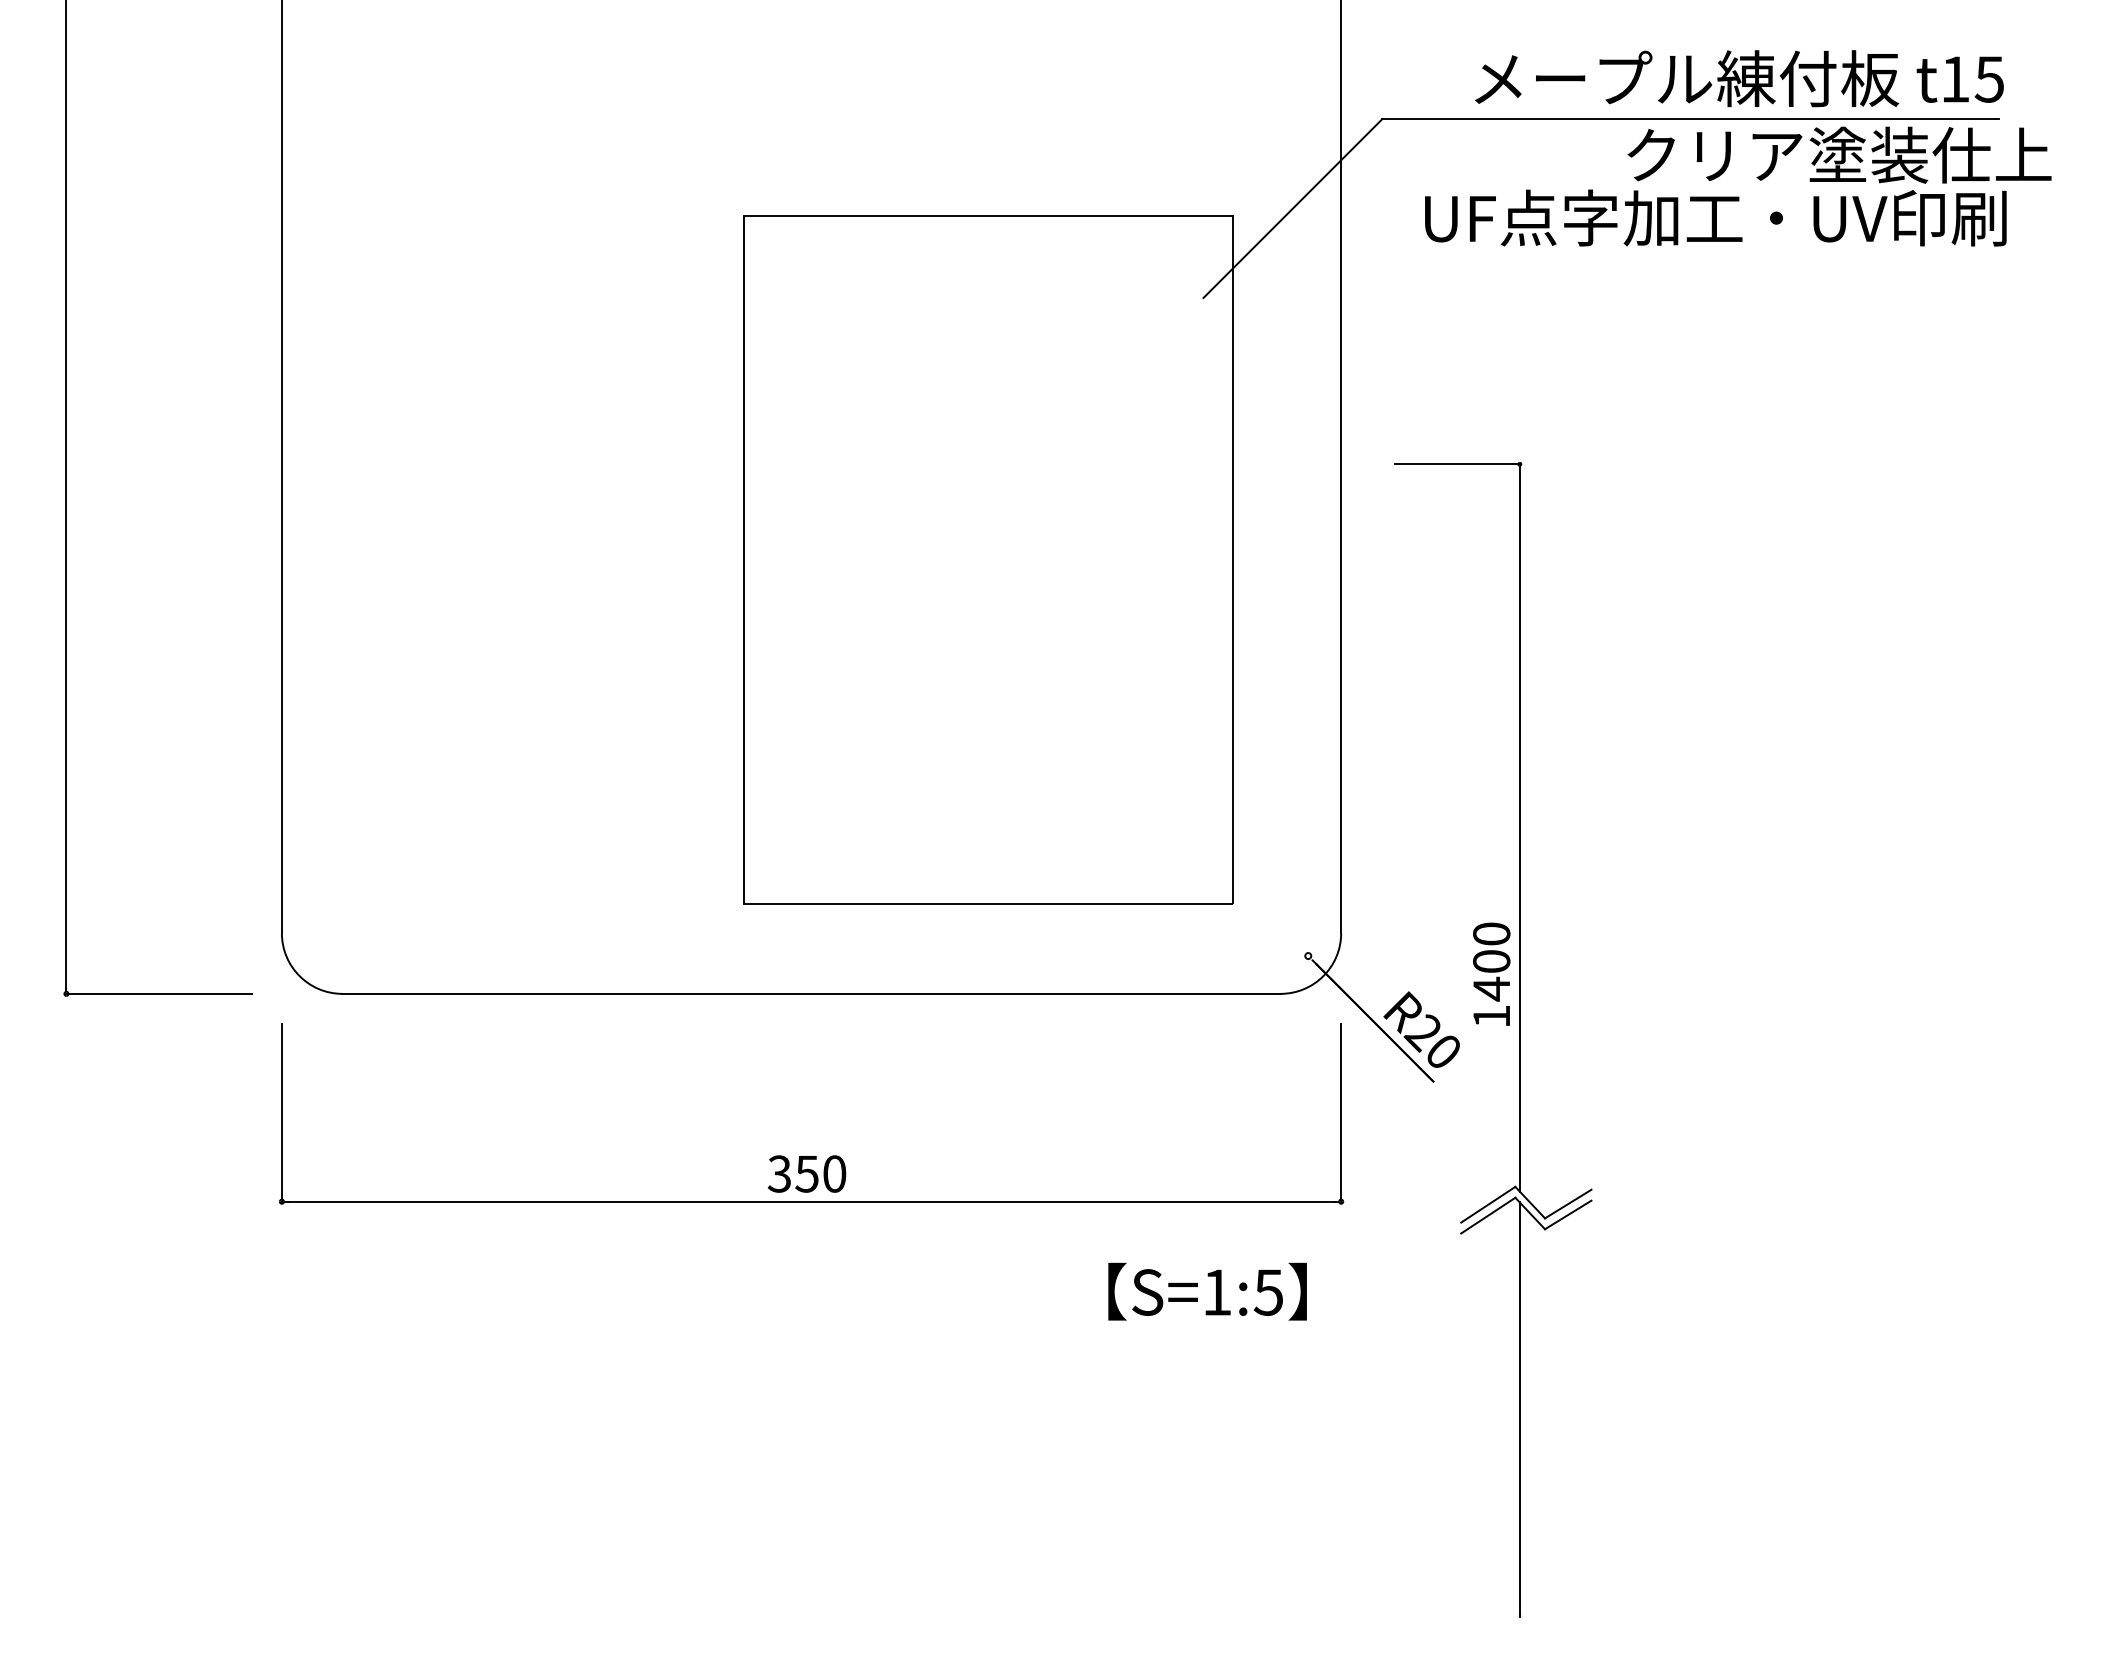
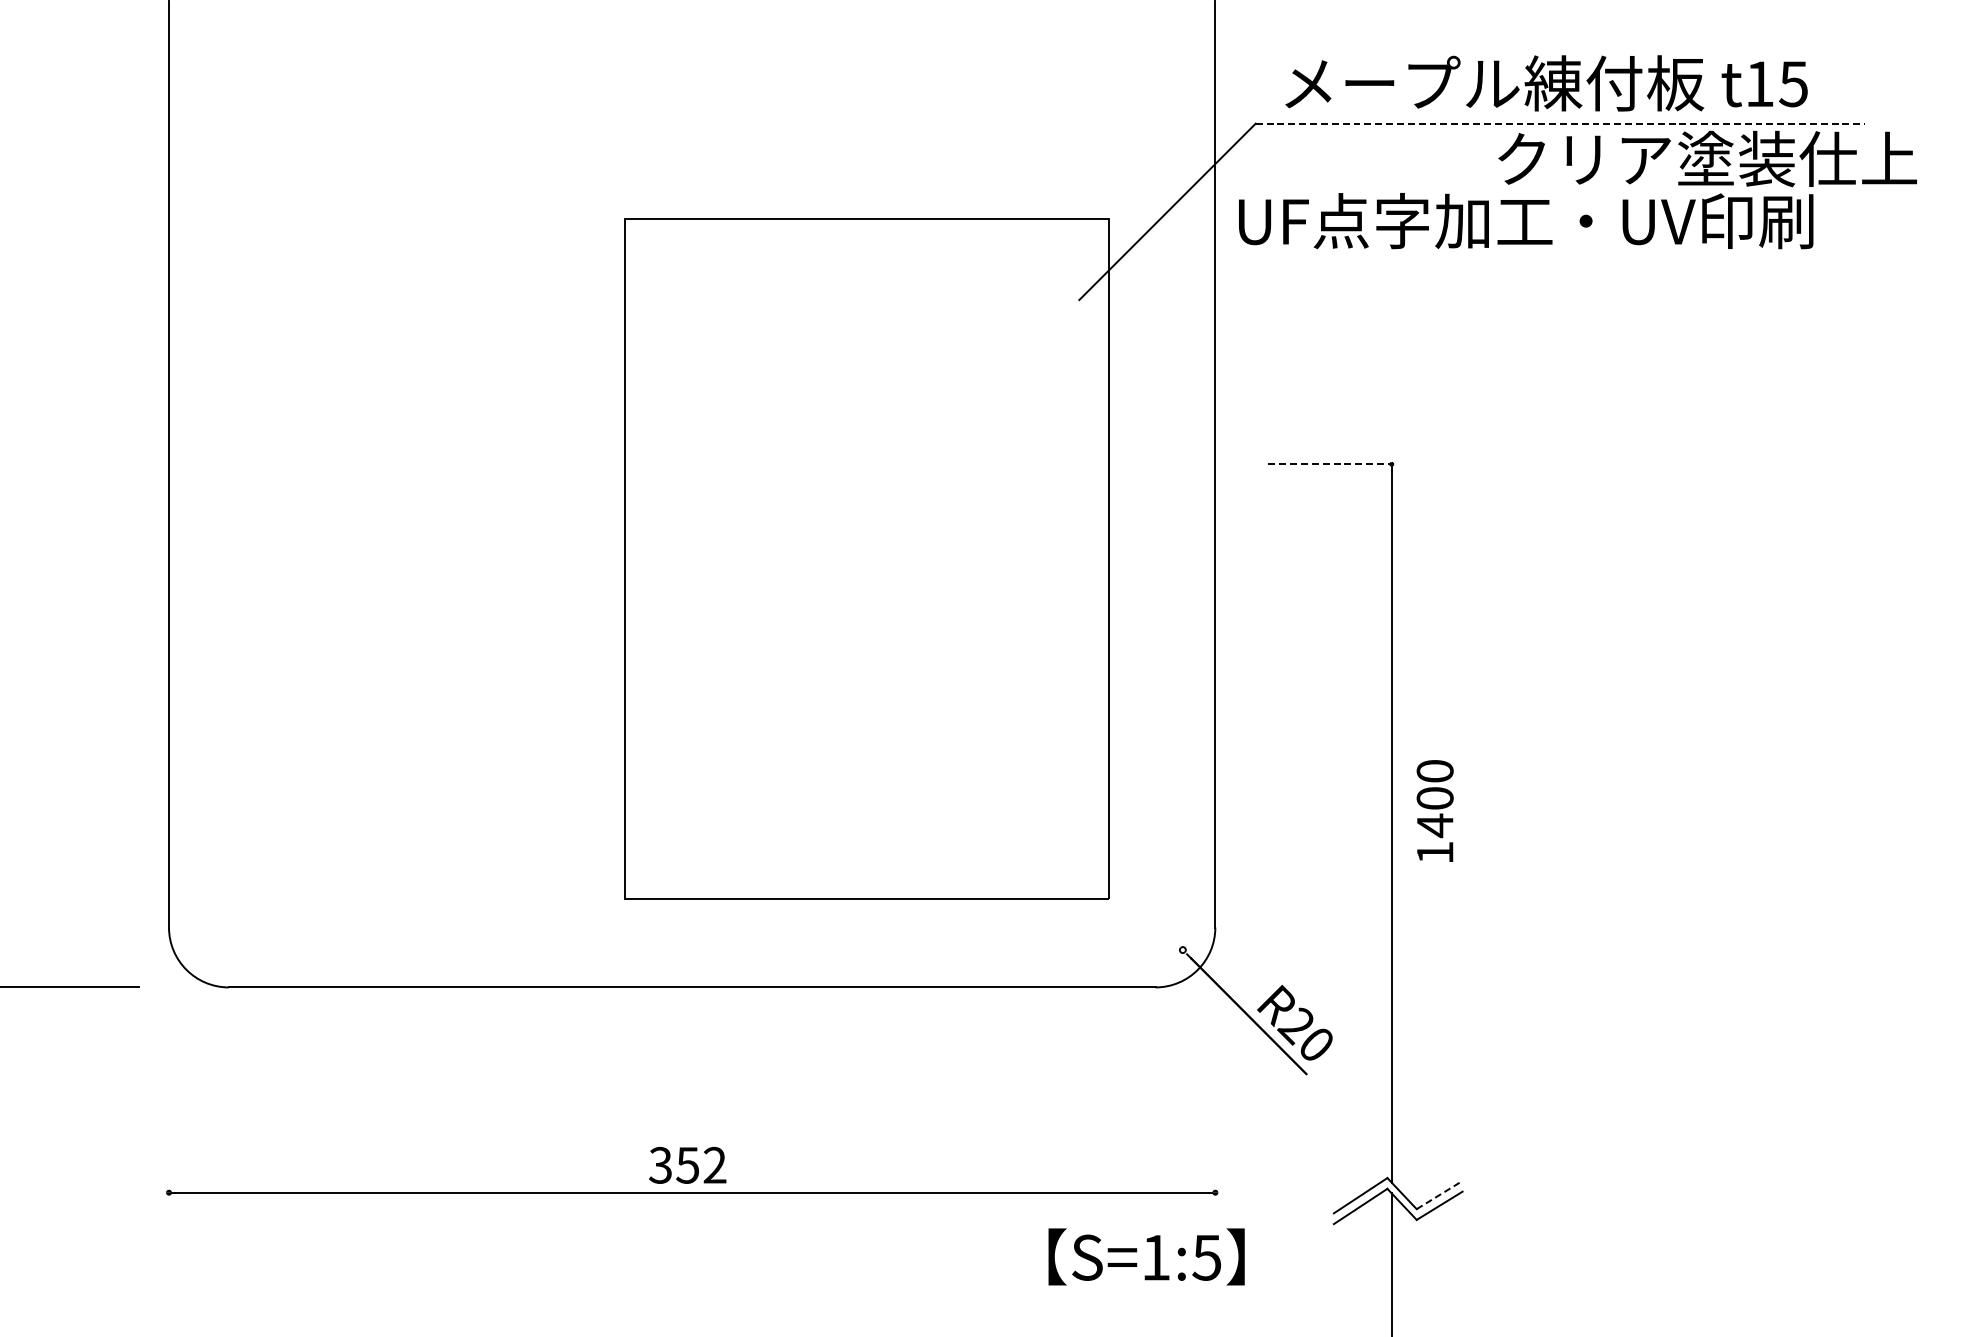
text: (1739, 78) -> (1546, 83), moved
line: (1690, 119) -> (1560, 123), solid -> dashed
text: (1715, 217) -> (1525, 220), moved
line: (1457, 464) -> (1330, 464), solid -> dashed
text: (1491, 973) -> (1434, 810), moved
line: (281, 1112) -> (168, 1104), removed
line: (1341, 1112) -> (1215, 1104), removed
text: (834, 1173) -> (714, 1164), 350 -> 352
line: (1568, 1203) -> (1439, 1194), solid -> dashed
text: (1207, 1291) -> (1146, 1256), moved

